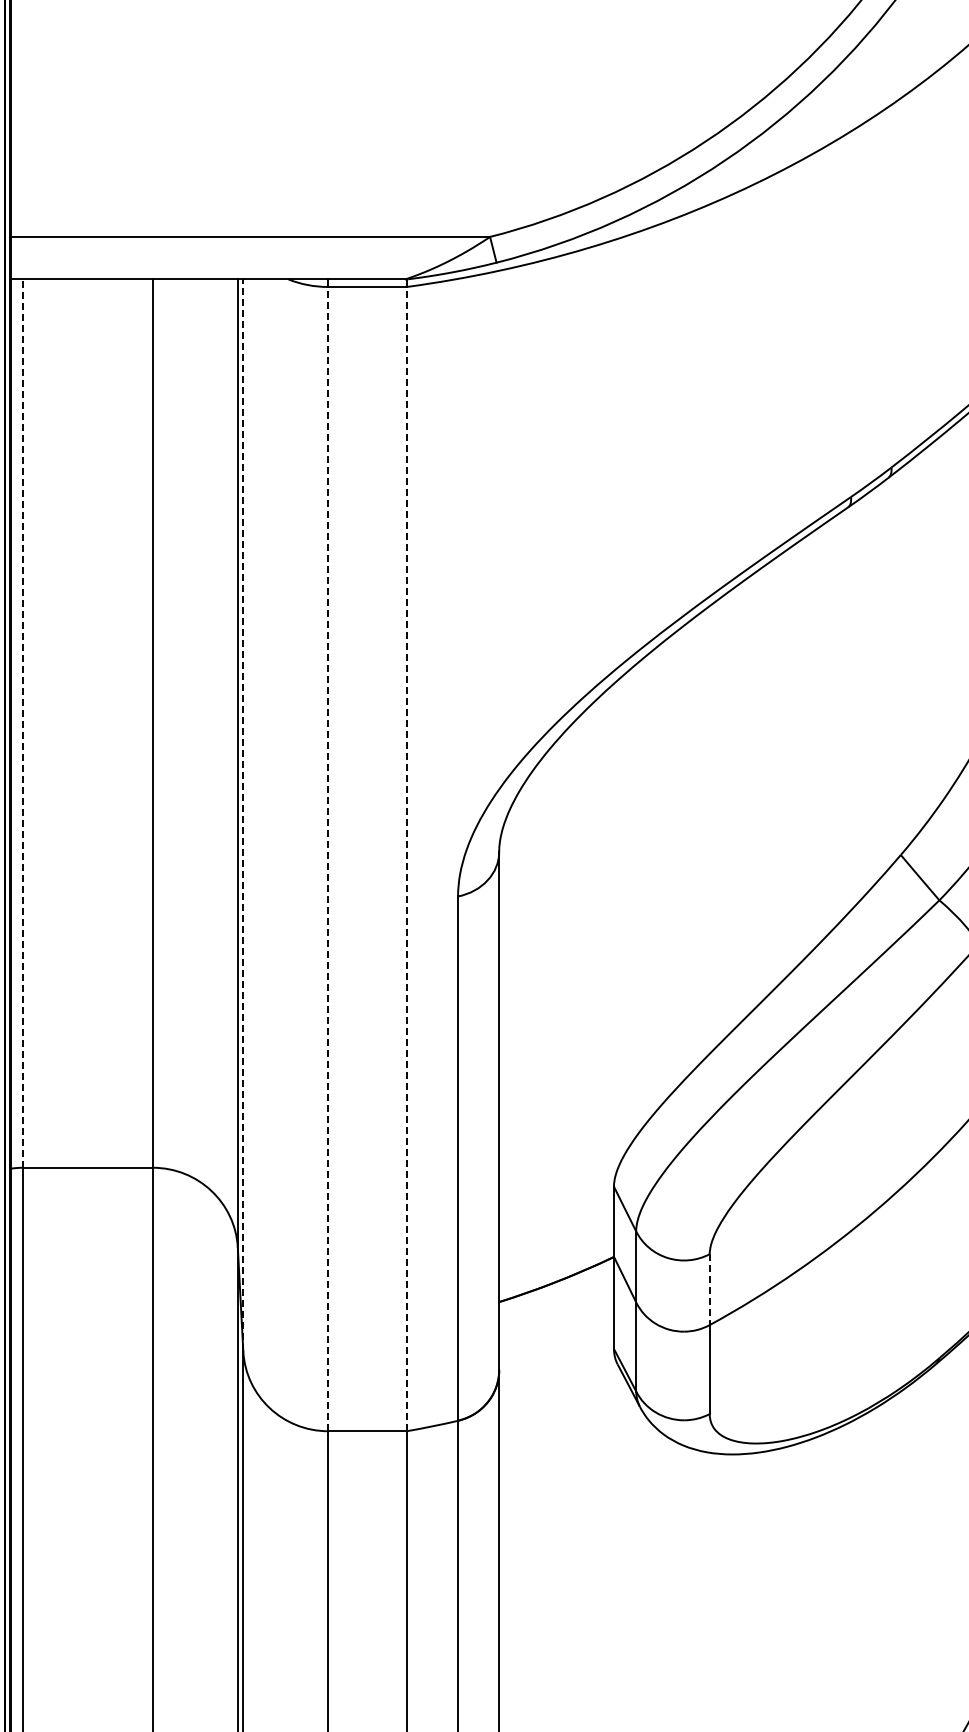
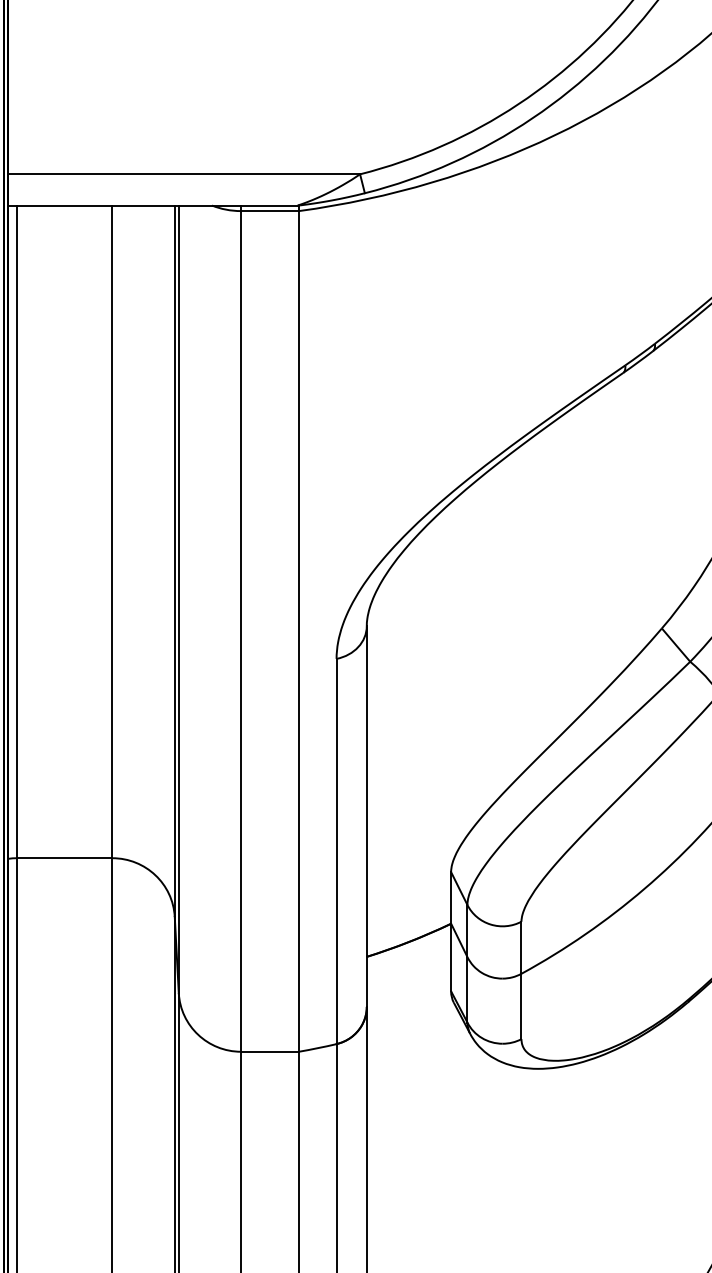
line: (23, 723) -> (17, 531), dashed -> solid
line: (243, 815) -> (178, 599), dashed -> solid
line: (328, 858) -> (241, 630), dashed -> solid
line: (406, 858) -> (298, 630), dashed -> solid
line: (709, 1290) -> (521, 948), dashed -> solid

